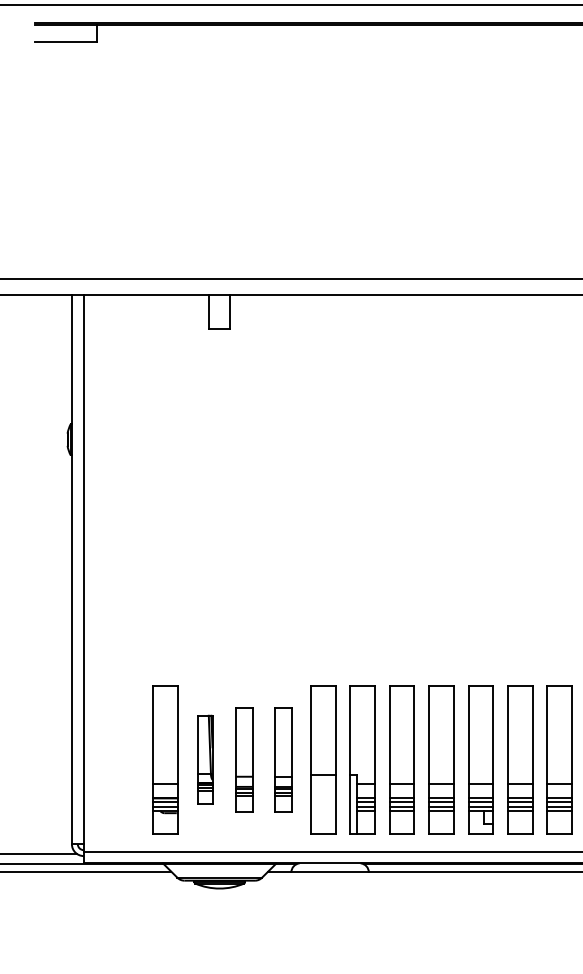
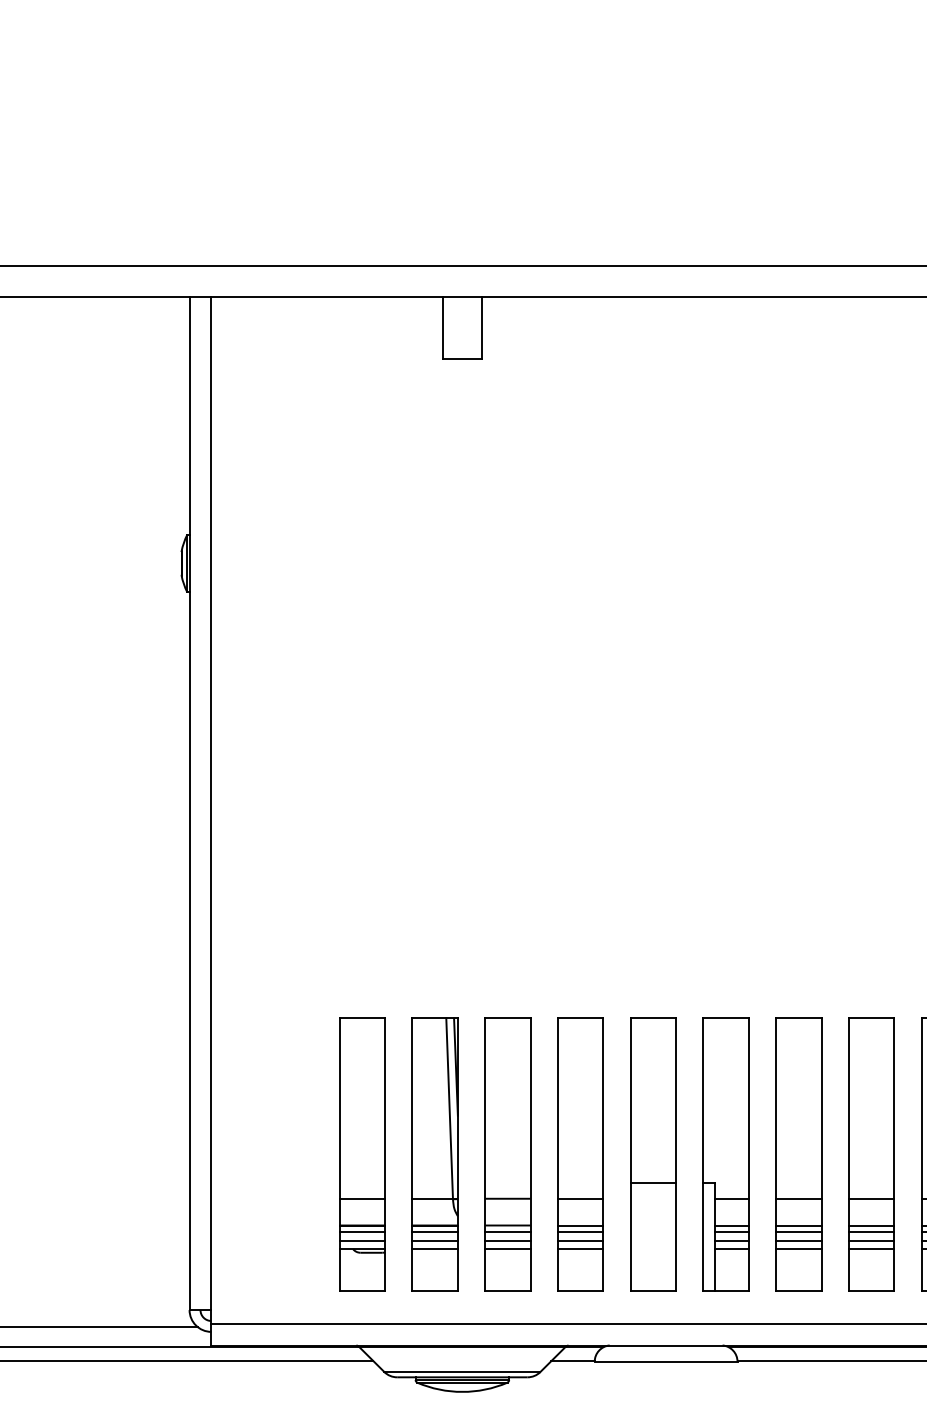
part: (205, 759) -> (436, 1153), size x1.67
part: (244, 759) -> (508, 1153), size x1.43
part: (283, 759) -> (580, 1153), size x1.43

